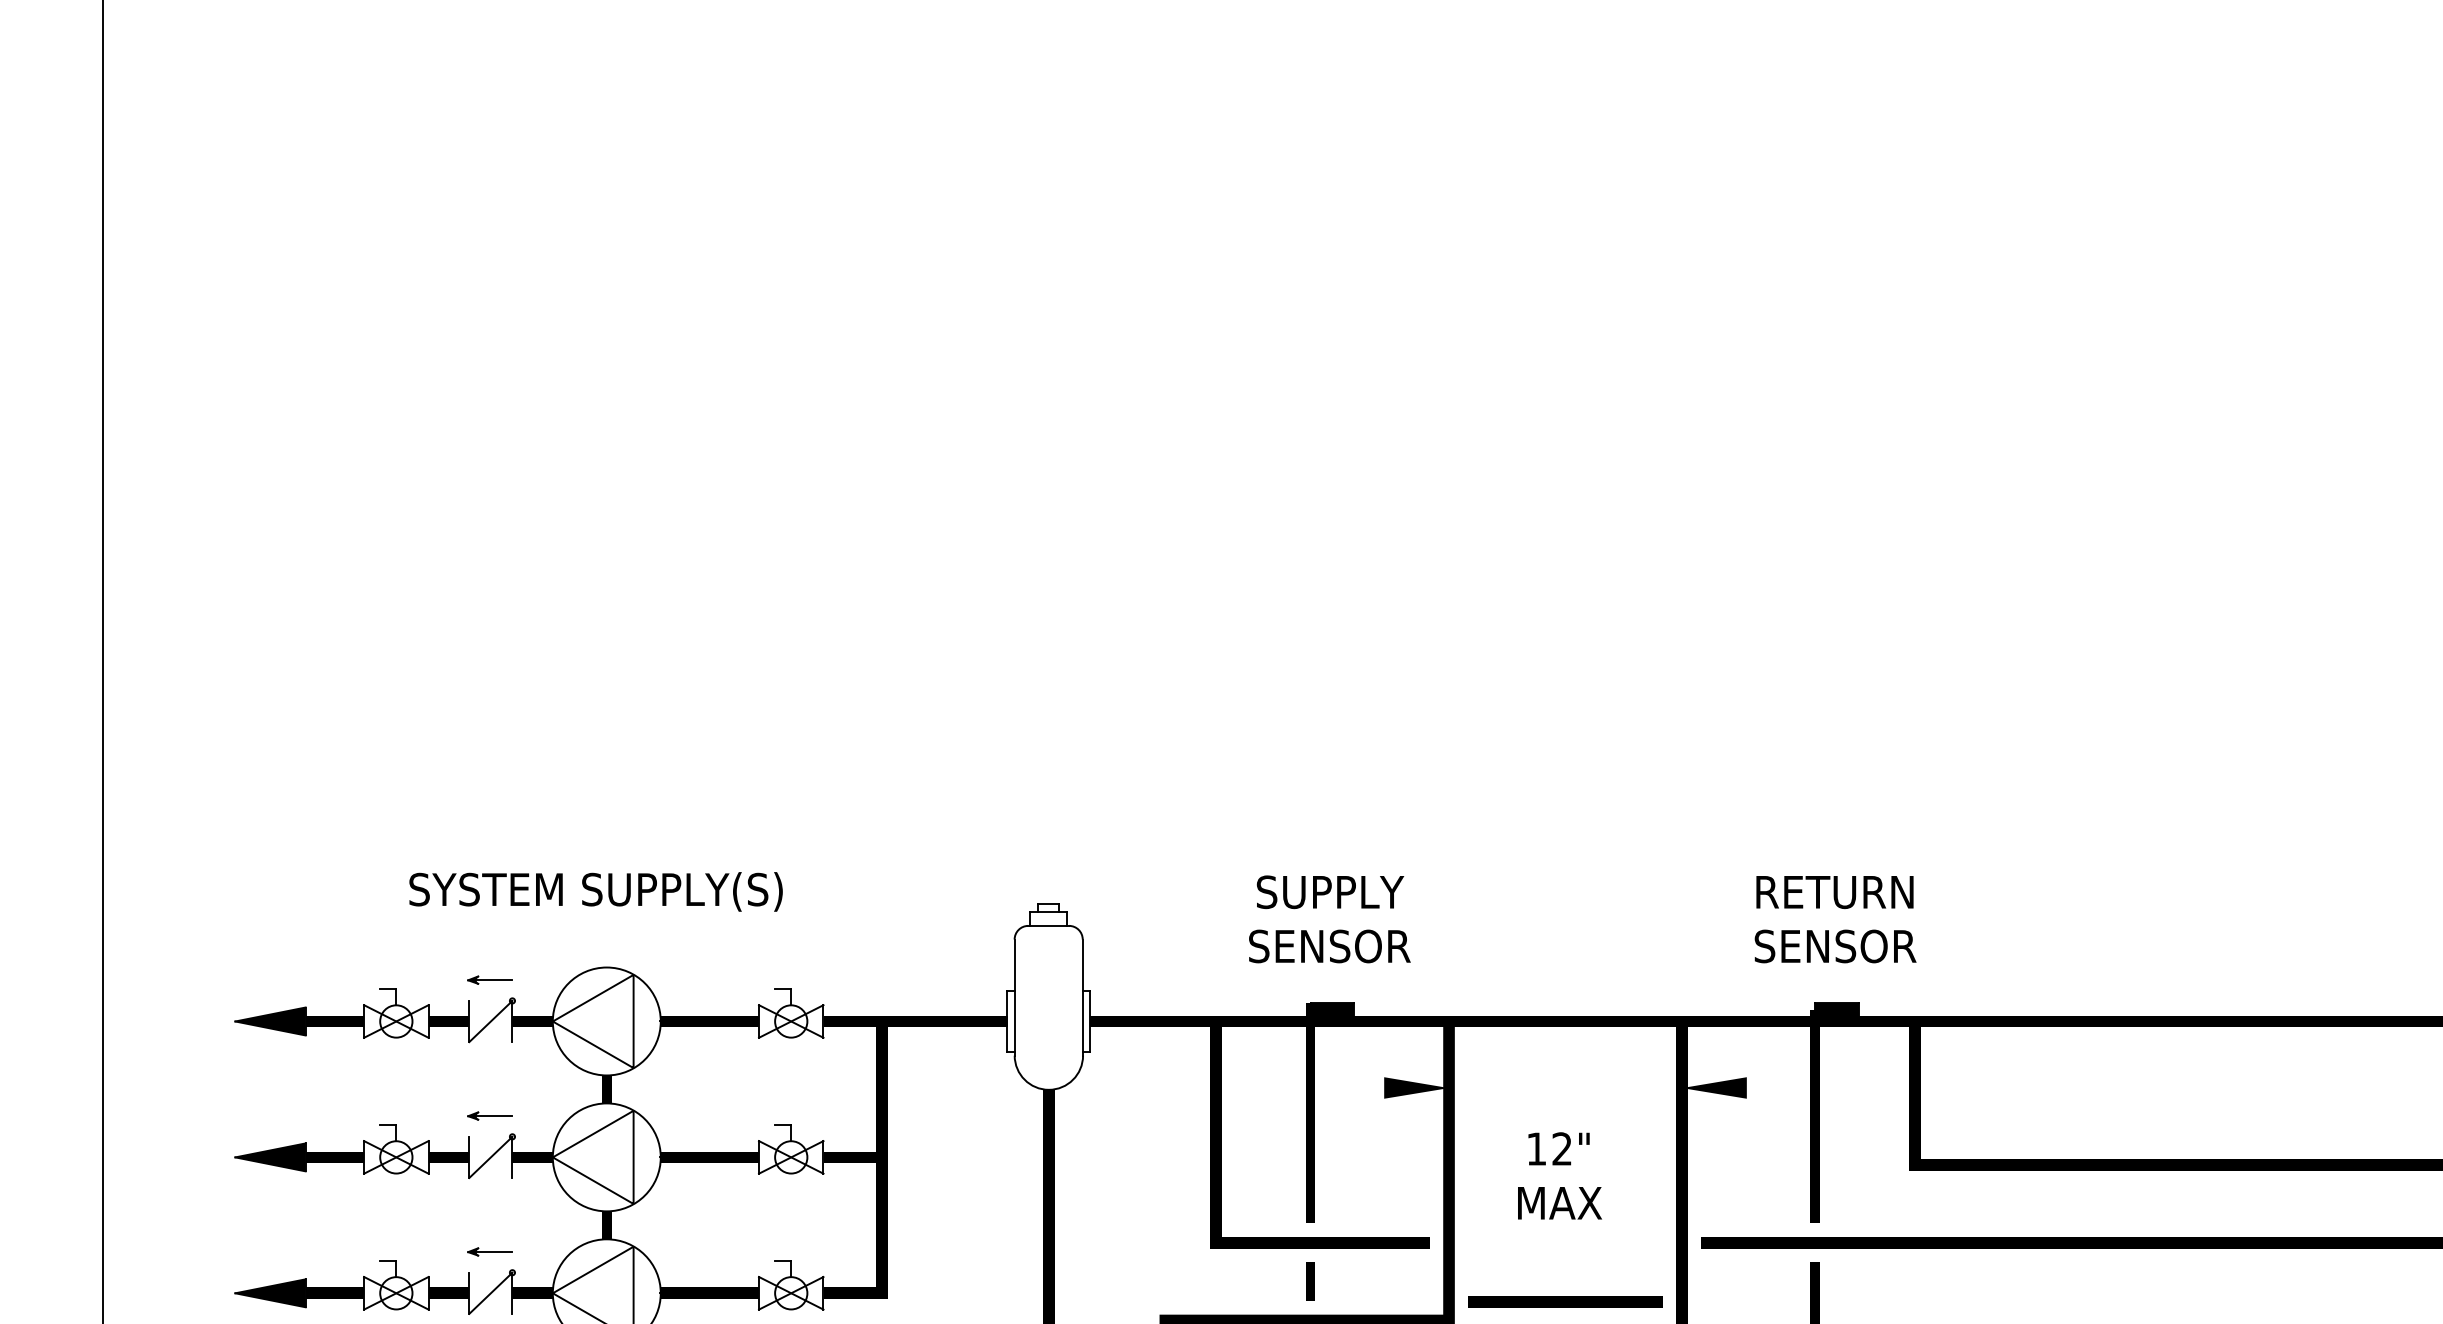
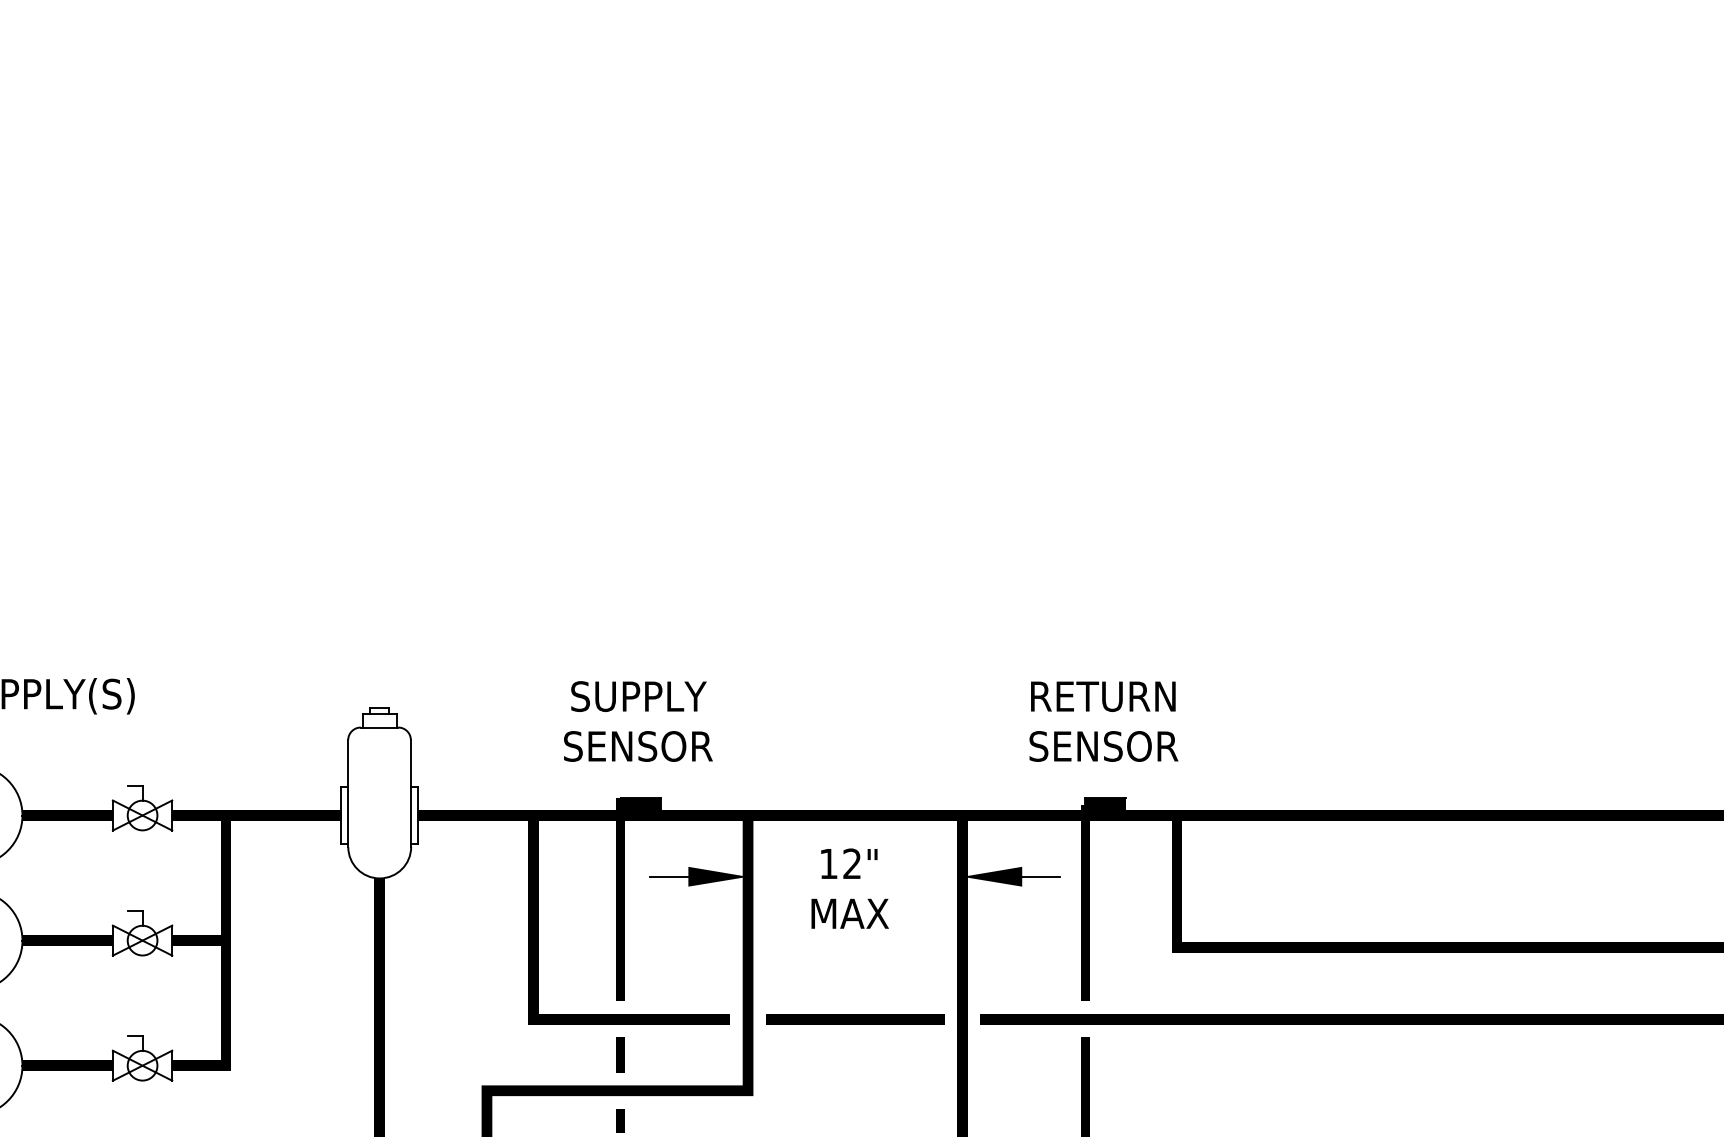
line: (1363, 1088) -> (669, 877), added
line: (1767, 1088) -> (1041, 877), added
text: (1559, 1175) -> (849, 888), moved
line: (1565, 1301) -> (855, 1018), moved

